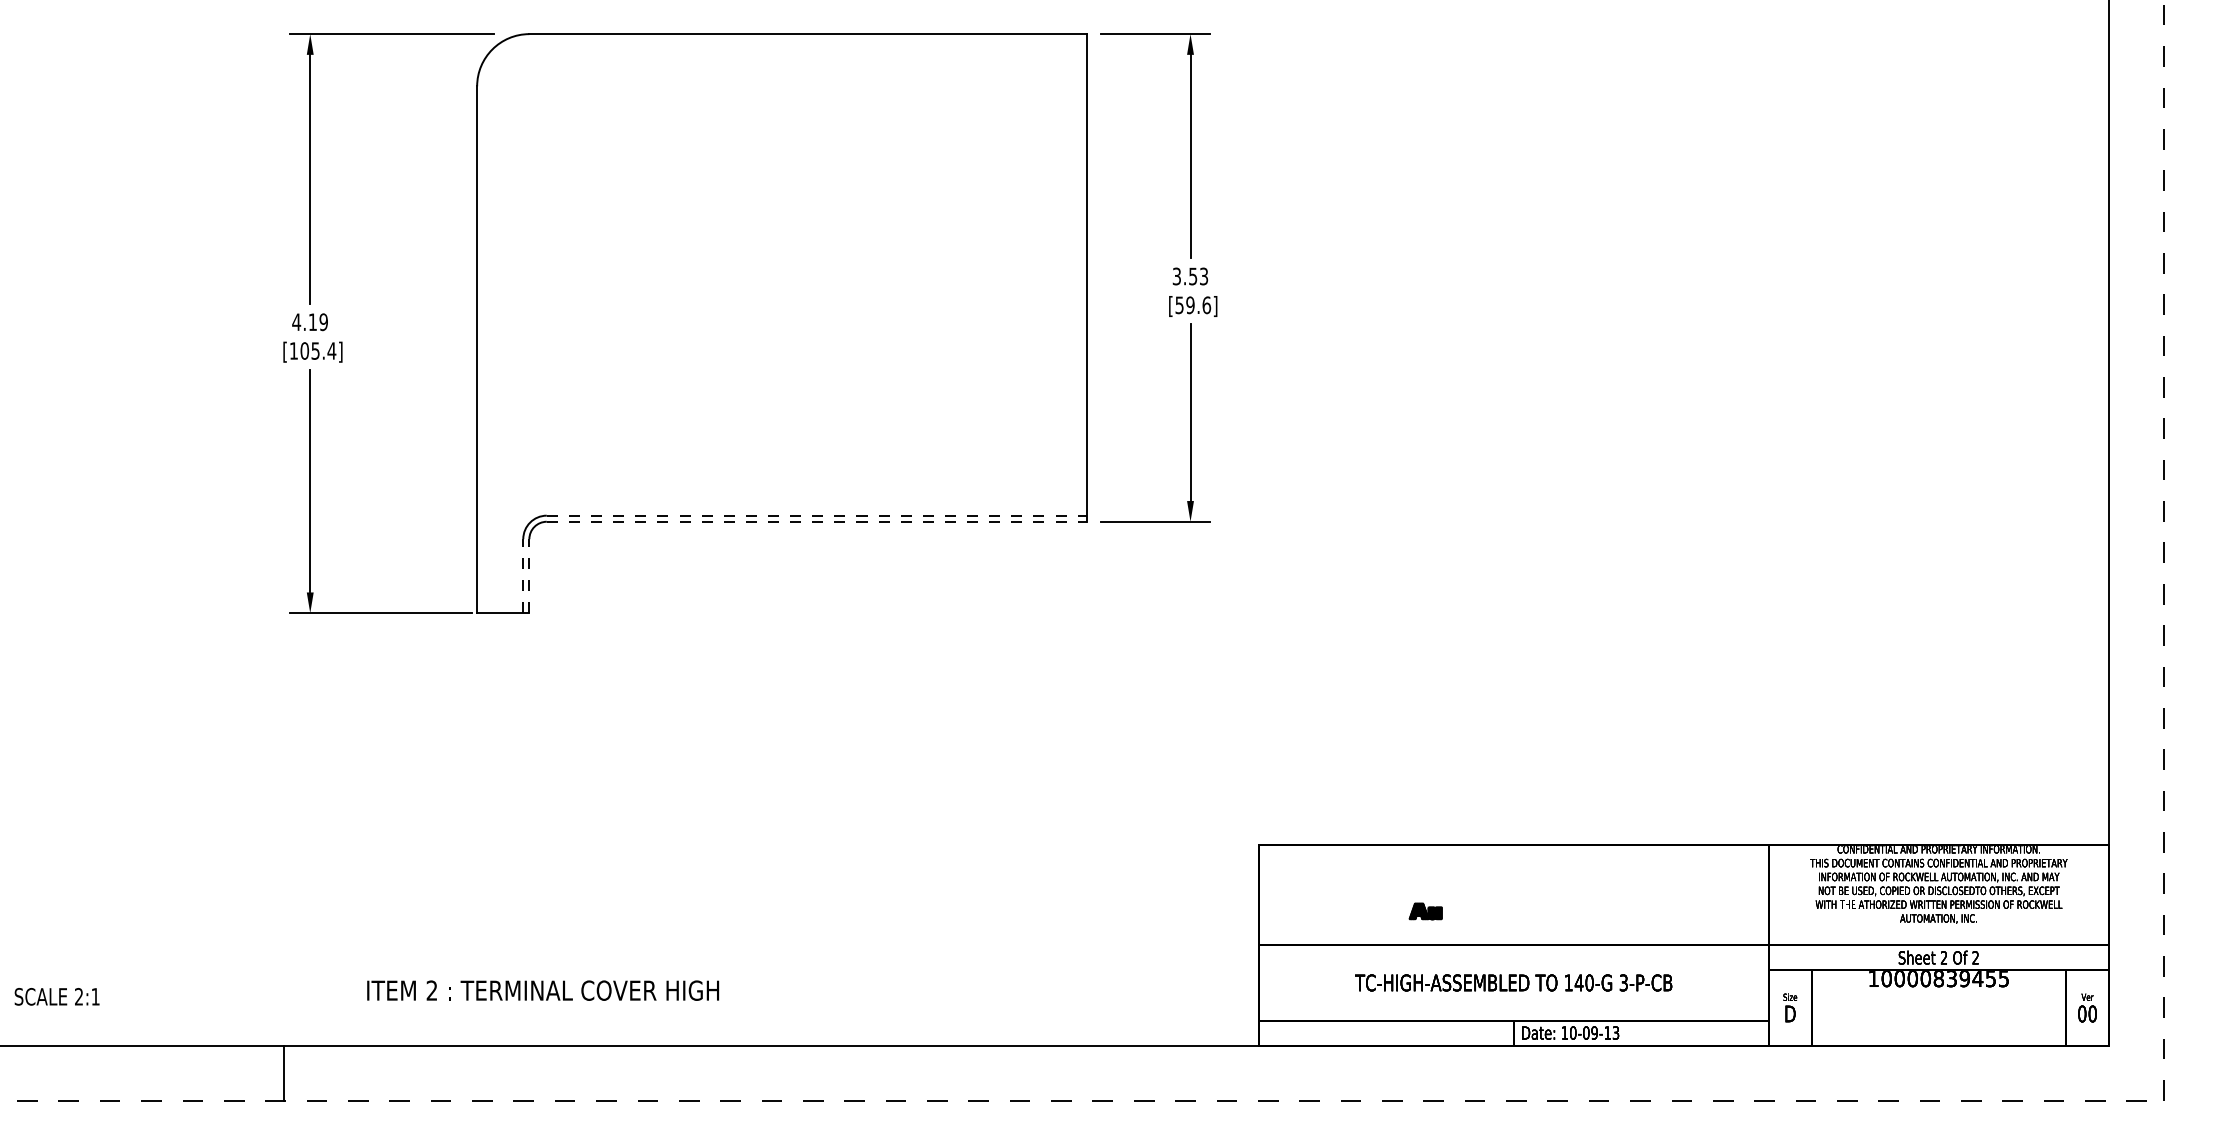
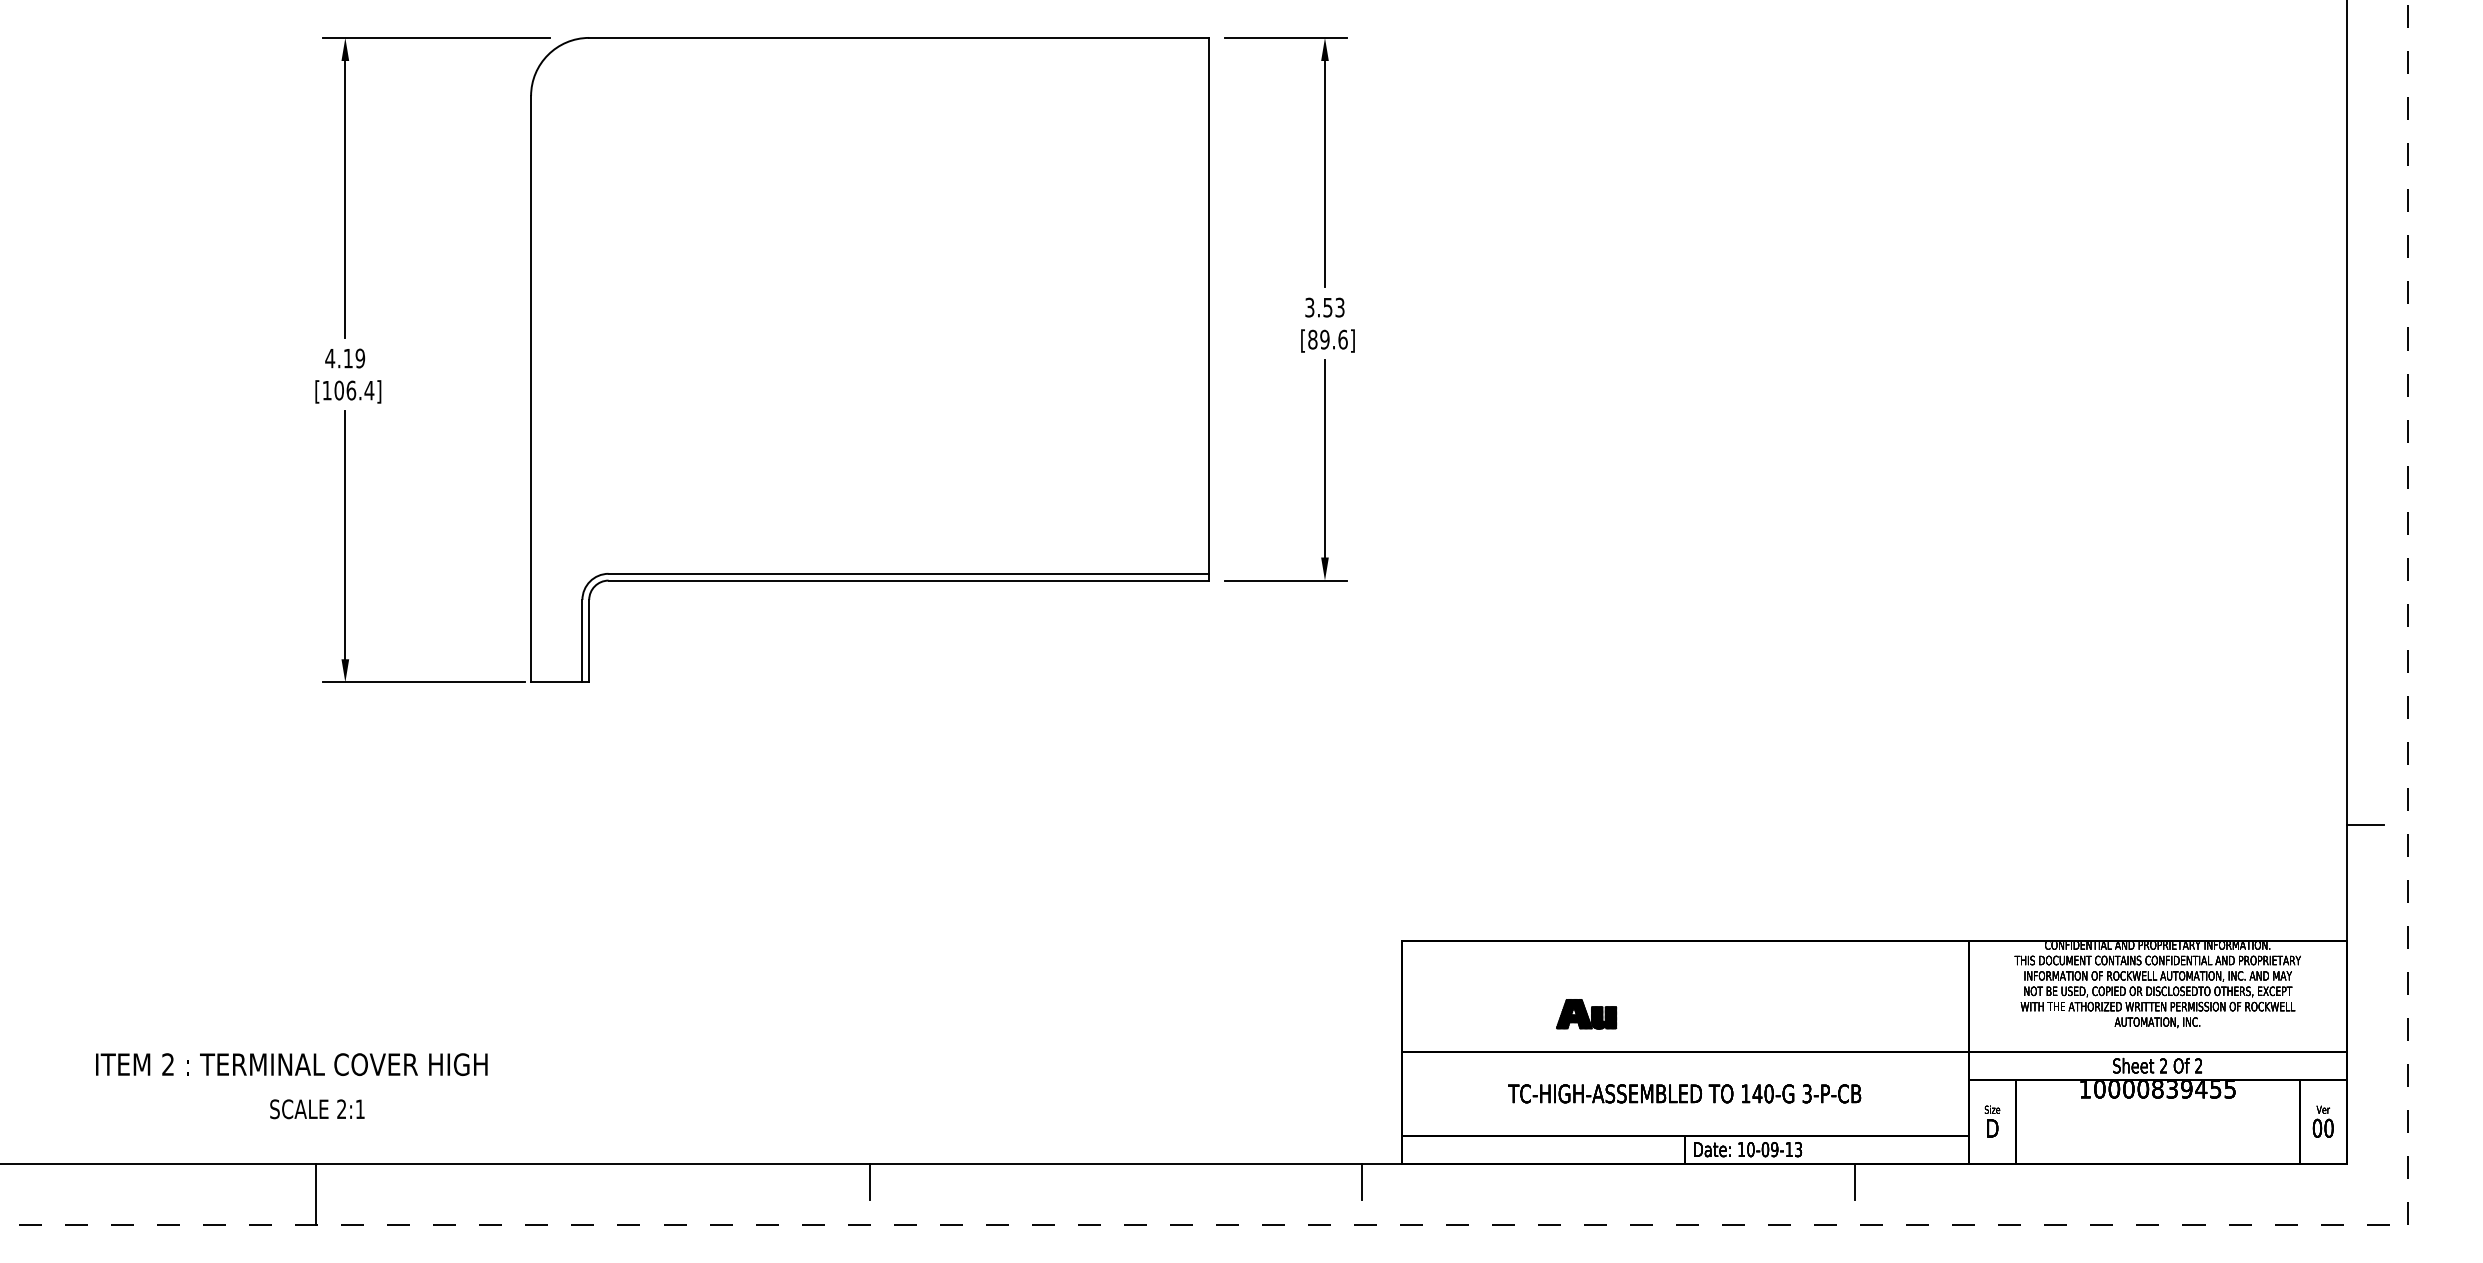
text: (1179, 305) -> (1312, 339), [59.6] -> [89.6]
text: (315, 350) -> (351, 390), [105.4] -> [106.4]
line: (816, 515) -> (908, 573), dashed -> solid
line: (816, 521) -> (908, 580), dashed -> solid
line: (523, 575) -> (582, 640), dashed -> solid
line: (529, 575) -> (589, 640), dashed -> solid
line: (2124, 741) -> (2364, 825), added
part: (1425, 911) -> (1586, 1014), size x1.67
text: (543, 990) -> (292, 1064), moved
text: (56, 996) -> (316, 1108), moved
line: (781, 1061) -> (869, 1181), added
line: (1224, 1061) -> (1362, 1181), added
line: (1666, 1061) -> (1854, 1181), added

